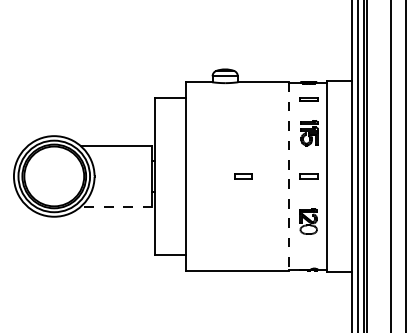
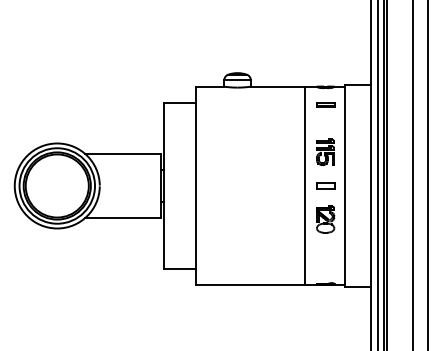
part: (309, 133) -> (325, 152), moved
part: (243, 175) -> (256, 185), removed
line: (288, 176) -> (304, 186), dashed -> solid
line: (116, 207) -> (122, 218), dashed -> solid
part: (308, 221) -> (325, 219), moved

